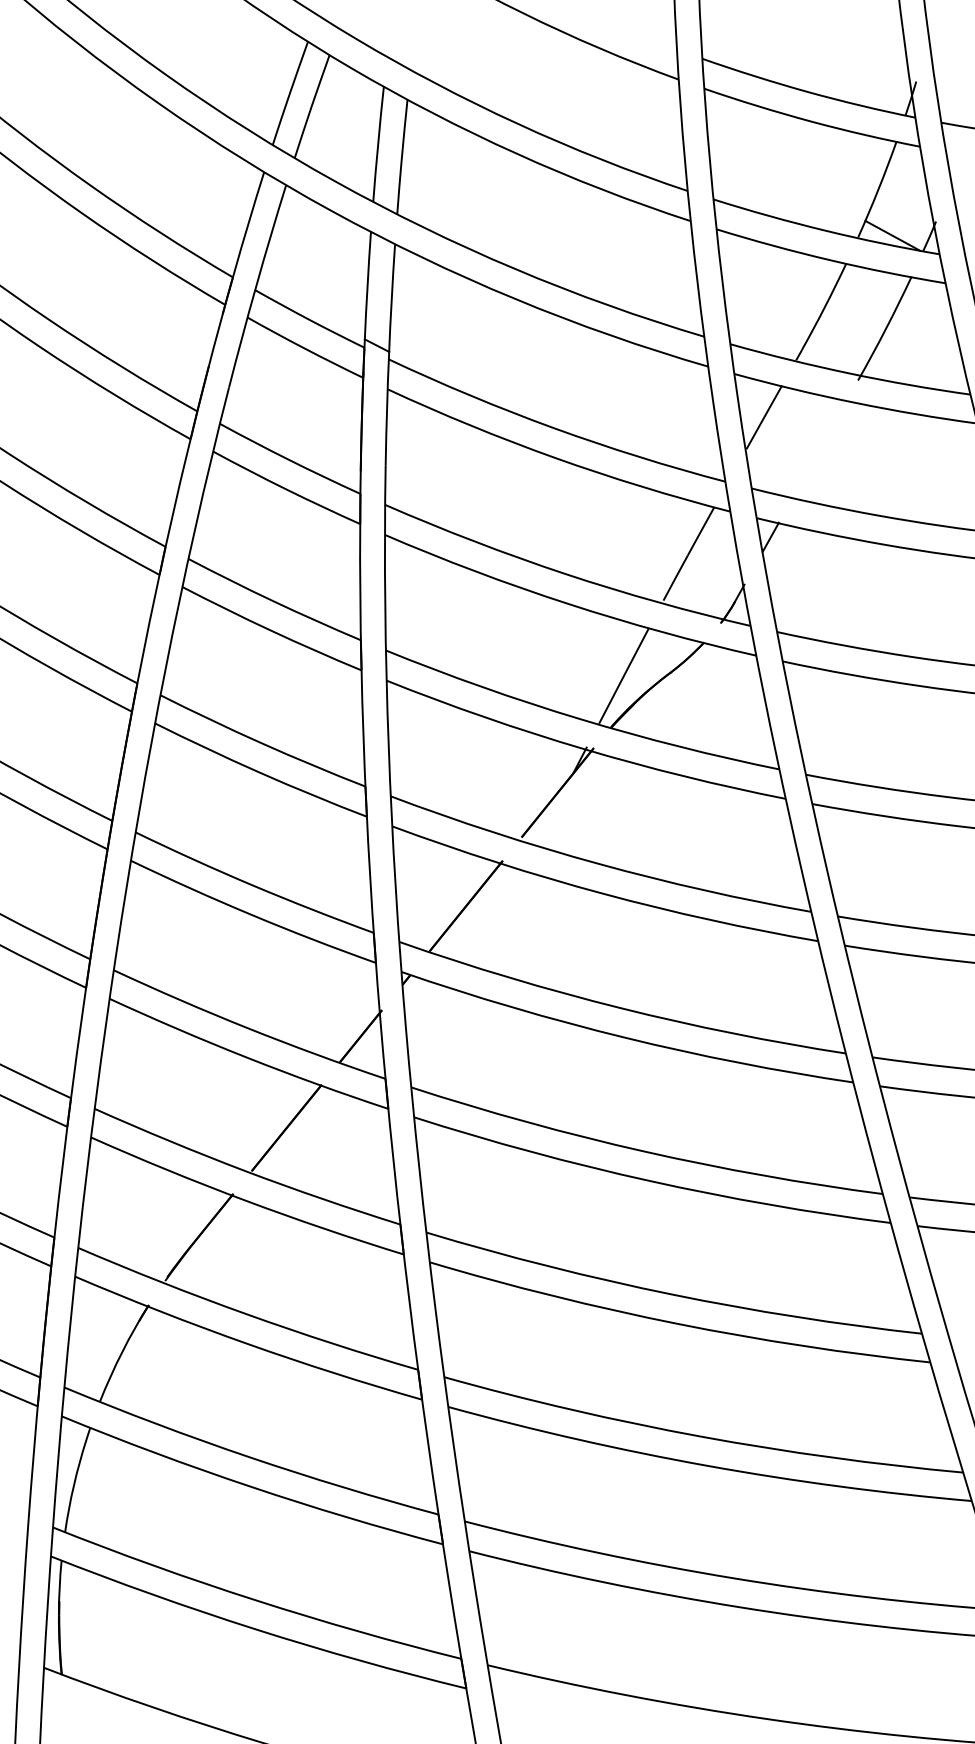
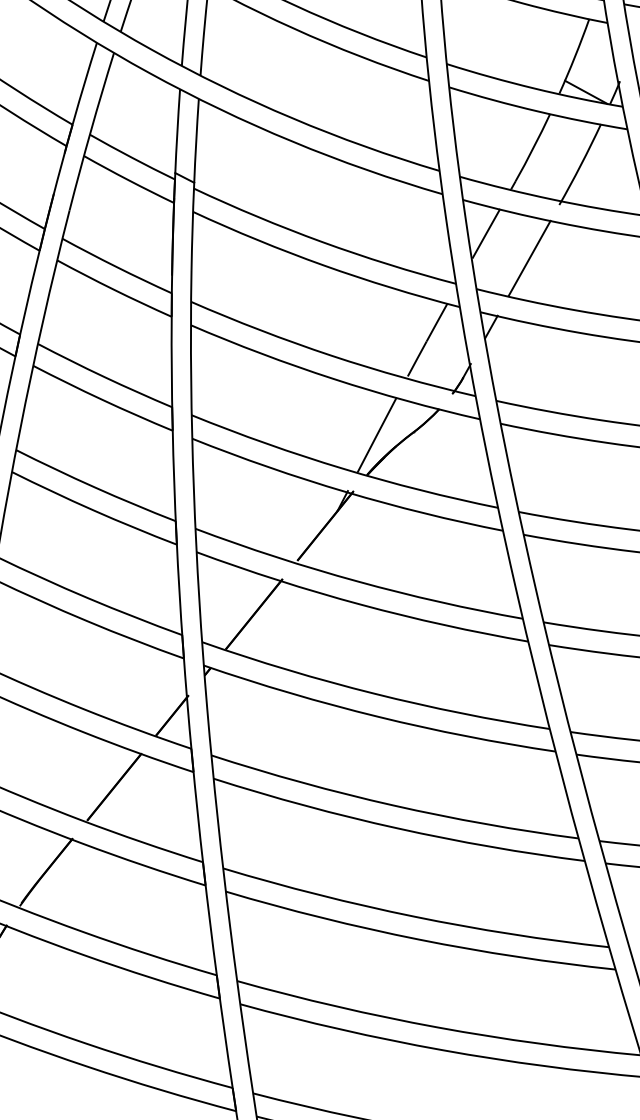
line: (819, 448) -> (529, 257), added

